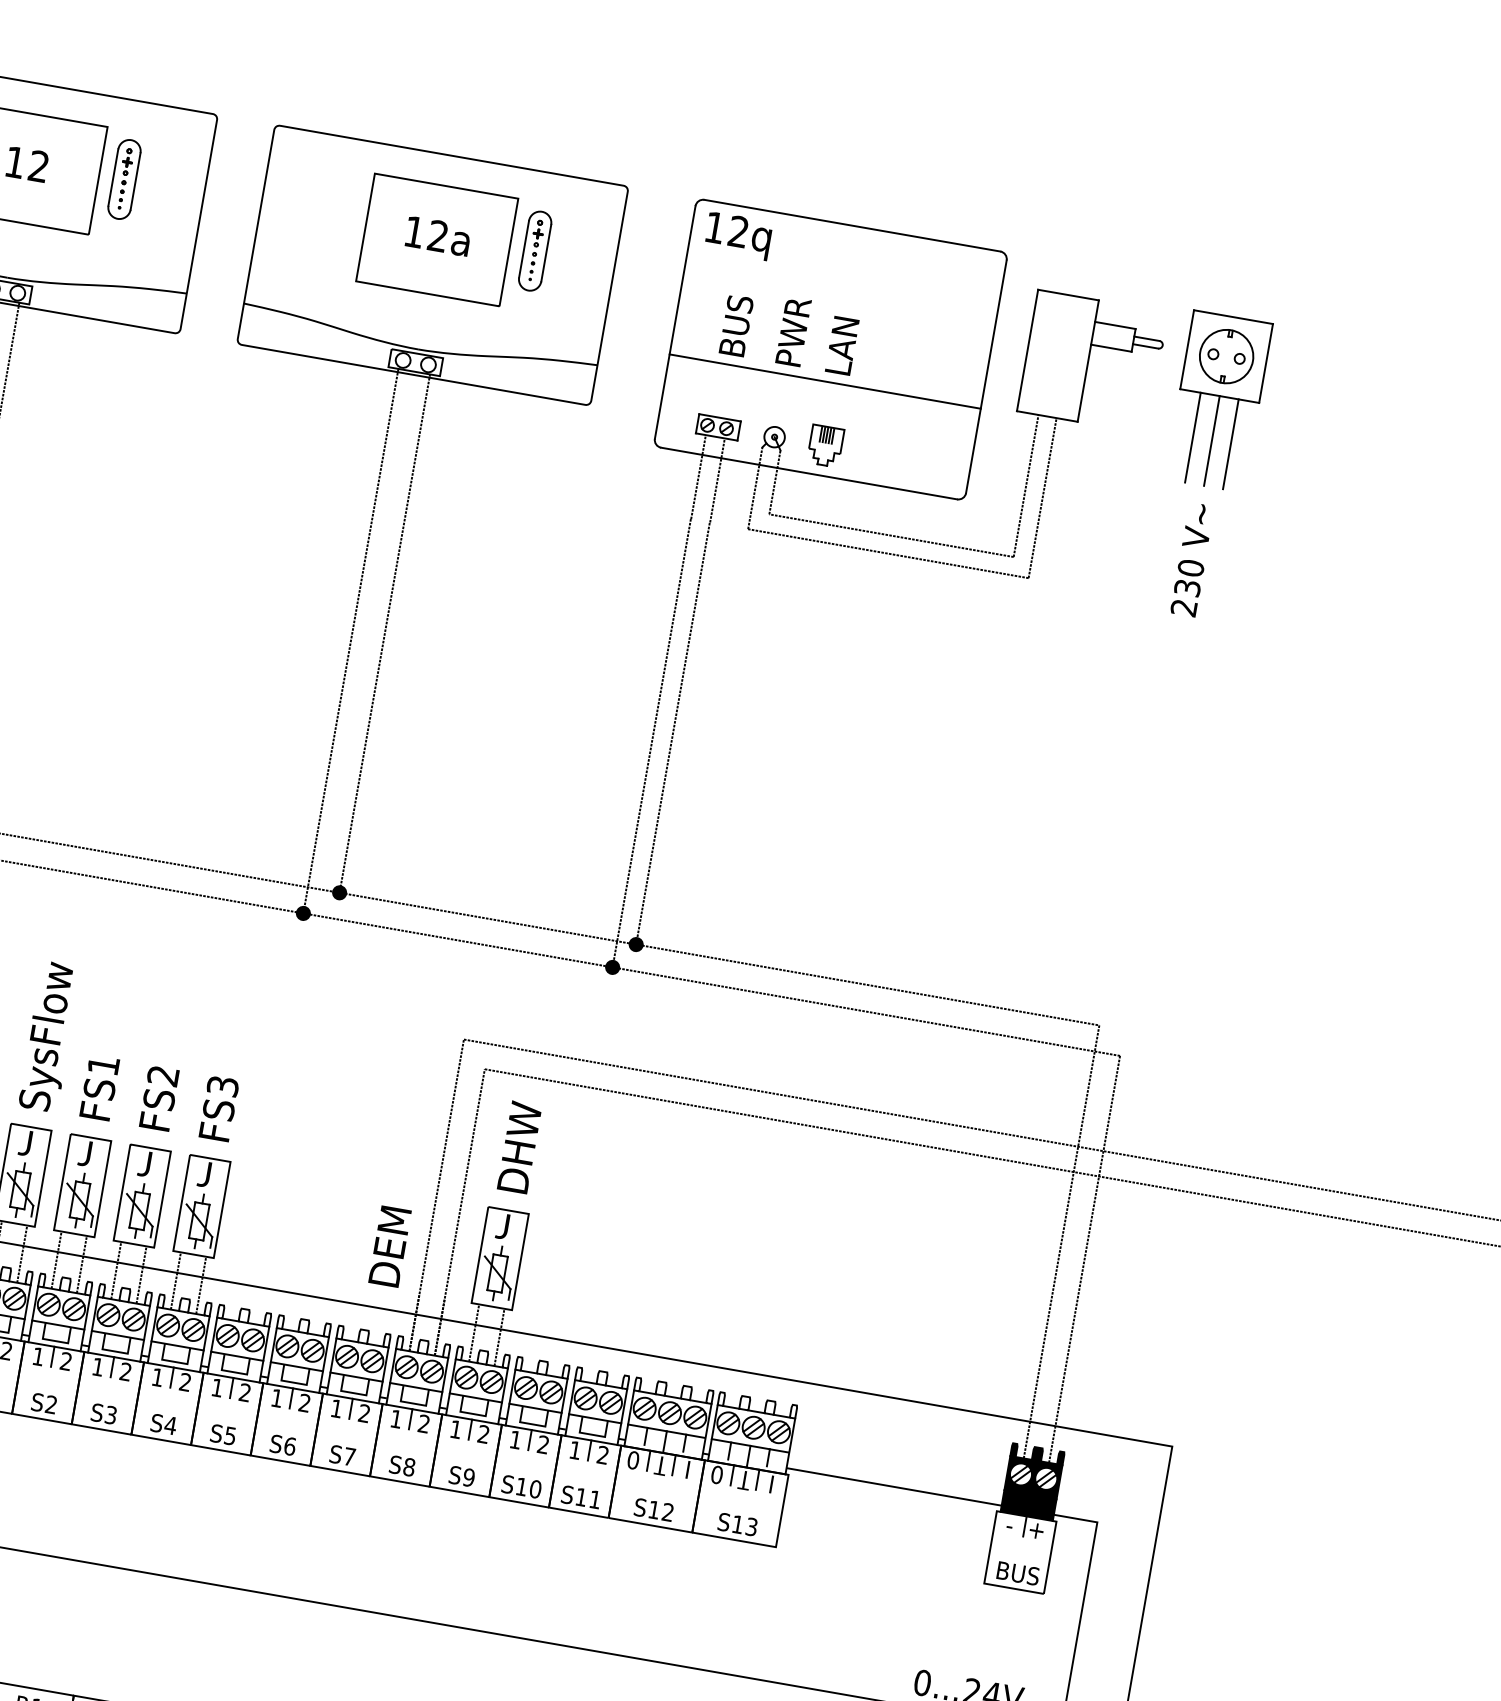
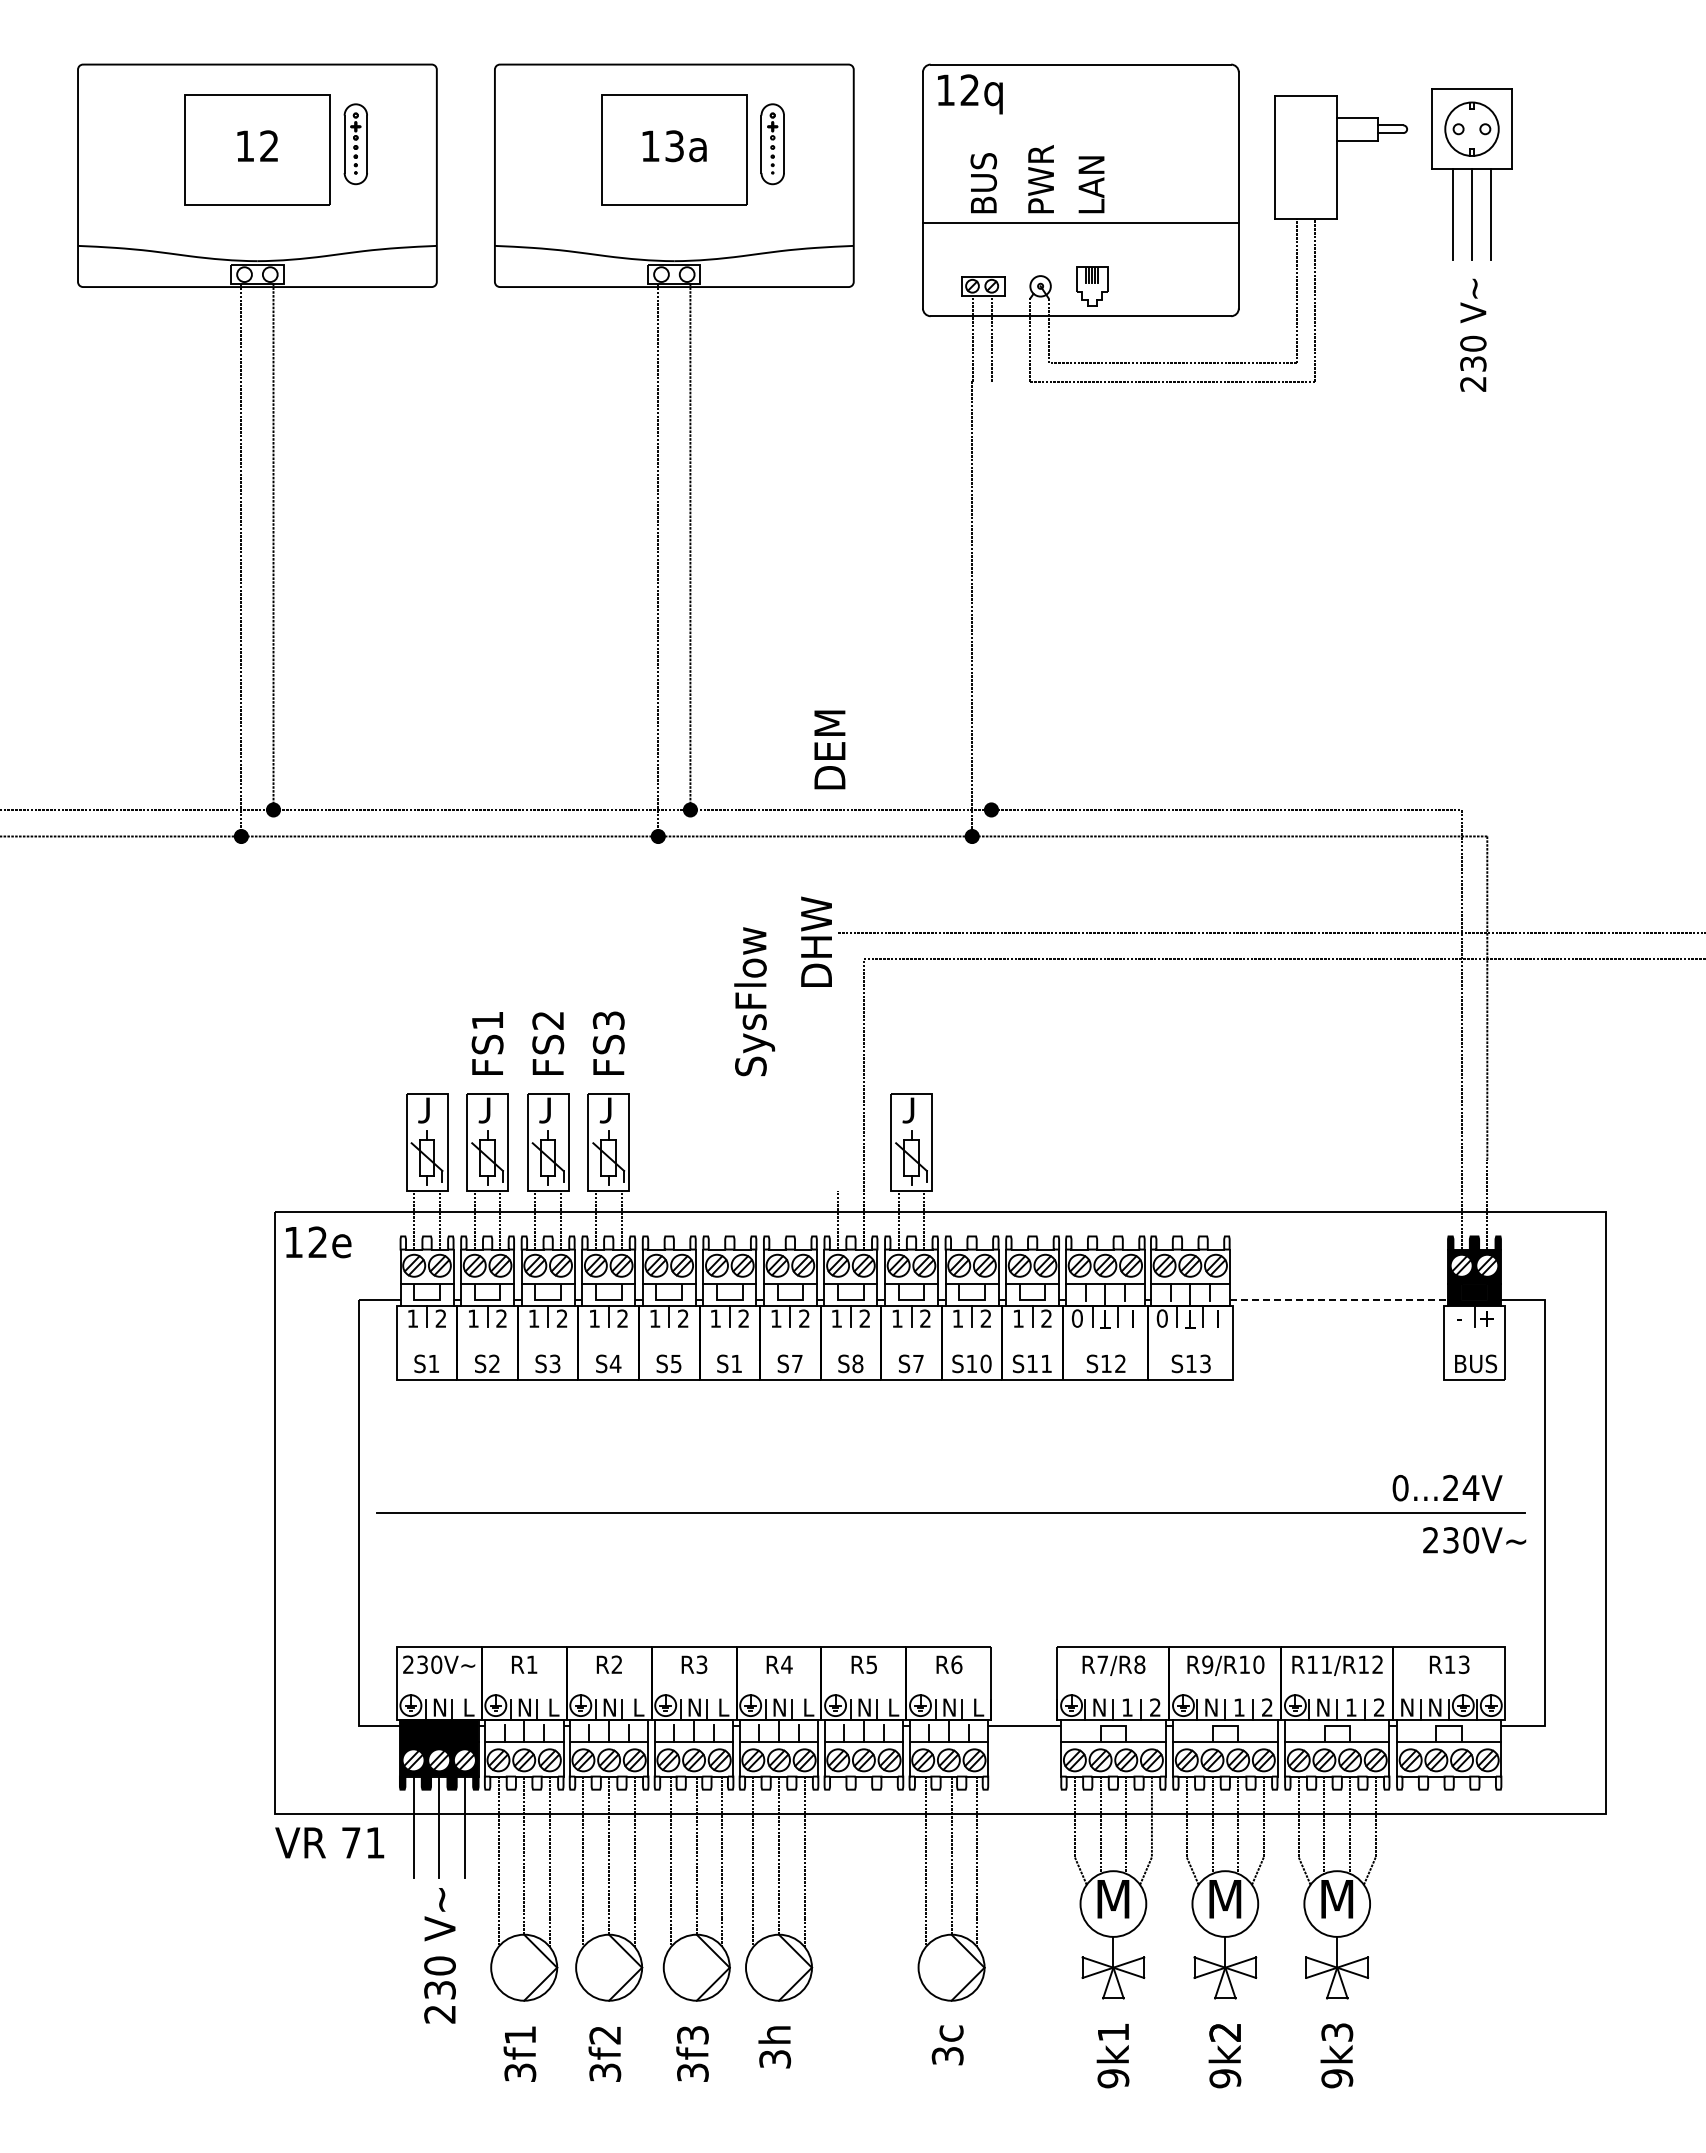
text: (438, 236) -> (674, 146), 12a -> 13a
line: (673, 733) -> (991, 595), removed
text: (49, 1036) -> (754, 1001), moved
text: (519, 1147) -> (816, 941), moved
line: (437, 1195) -> (838, 1091), removed
text: (389, 1246) -> (829, 749), moved
text: (289, 1446) -> (736, 1363), S6 -> S1
text: (468, 1477) -> (917, 1363), S9 -> S7
line: (894, 1486) -> (1339, 1299), solid -> dashed

